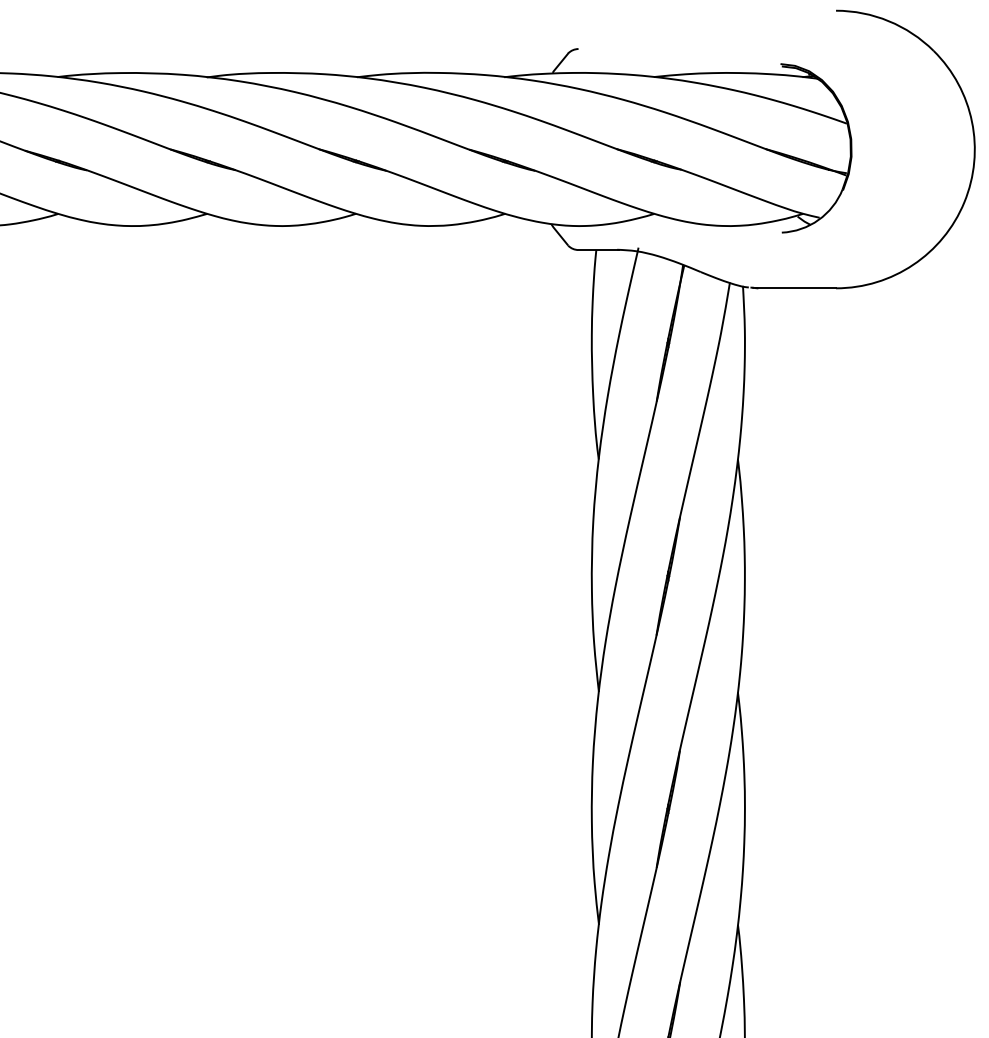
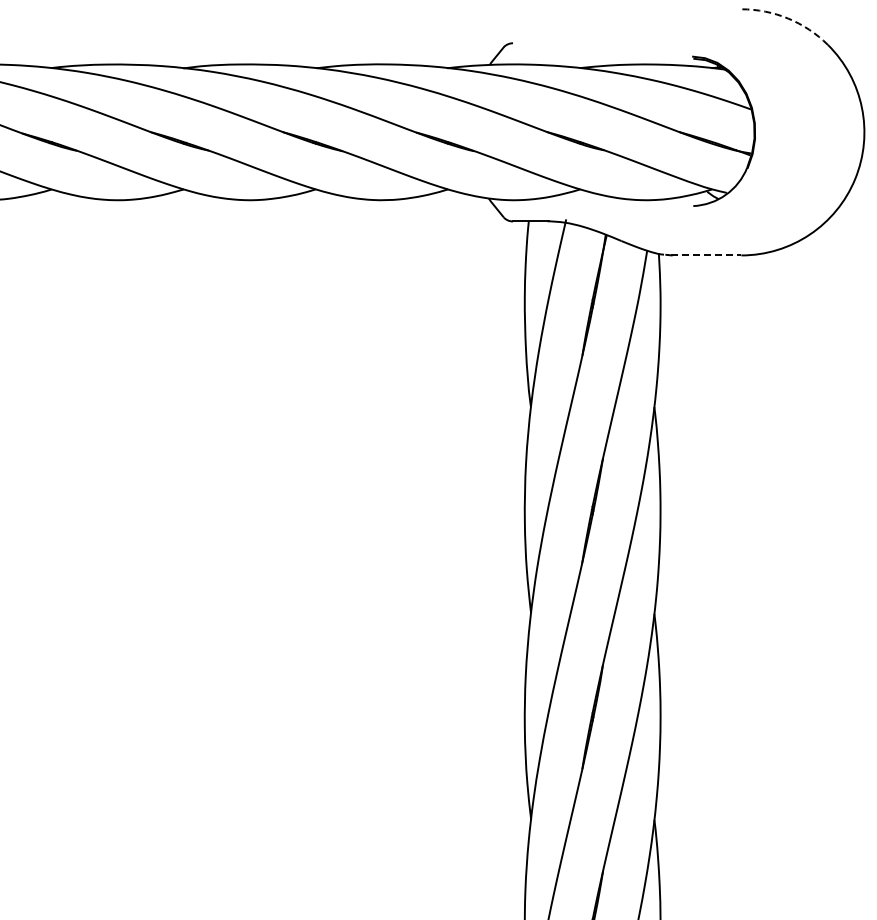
arc: (889, 21) -> (788, 18), solid -> dashed
line: (796, 288) -> (706, 255), solid -> dashed

